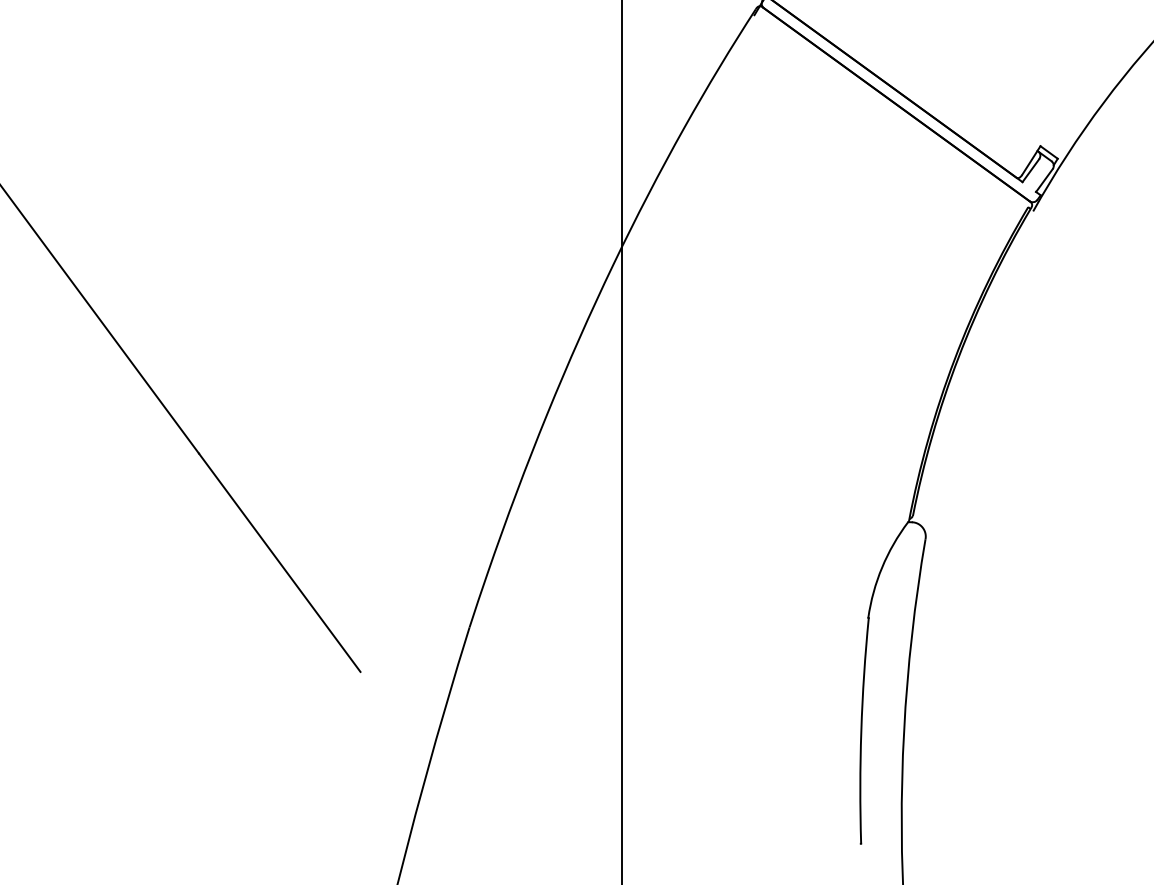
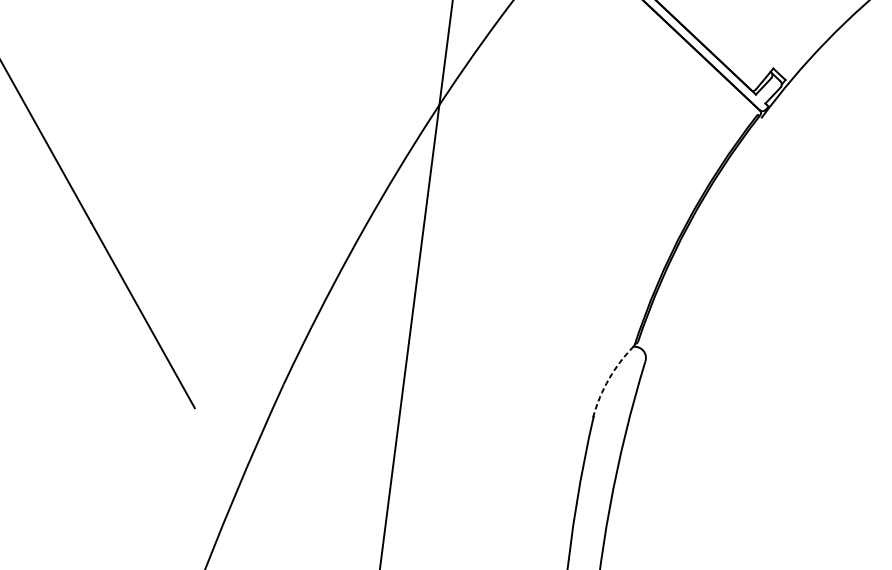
arc: (882, 567) -> (609, 379), solid -> dashed

